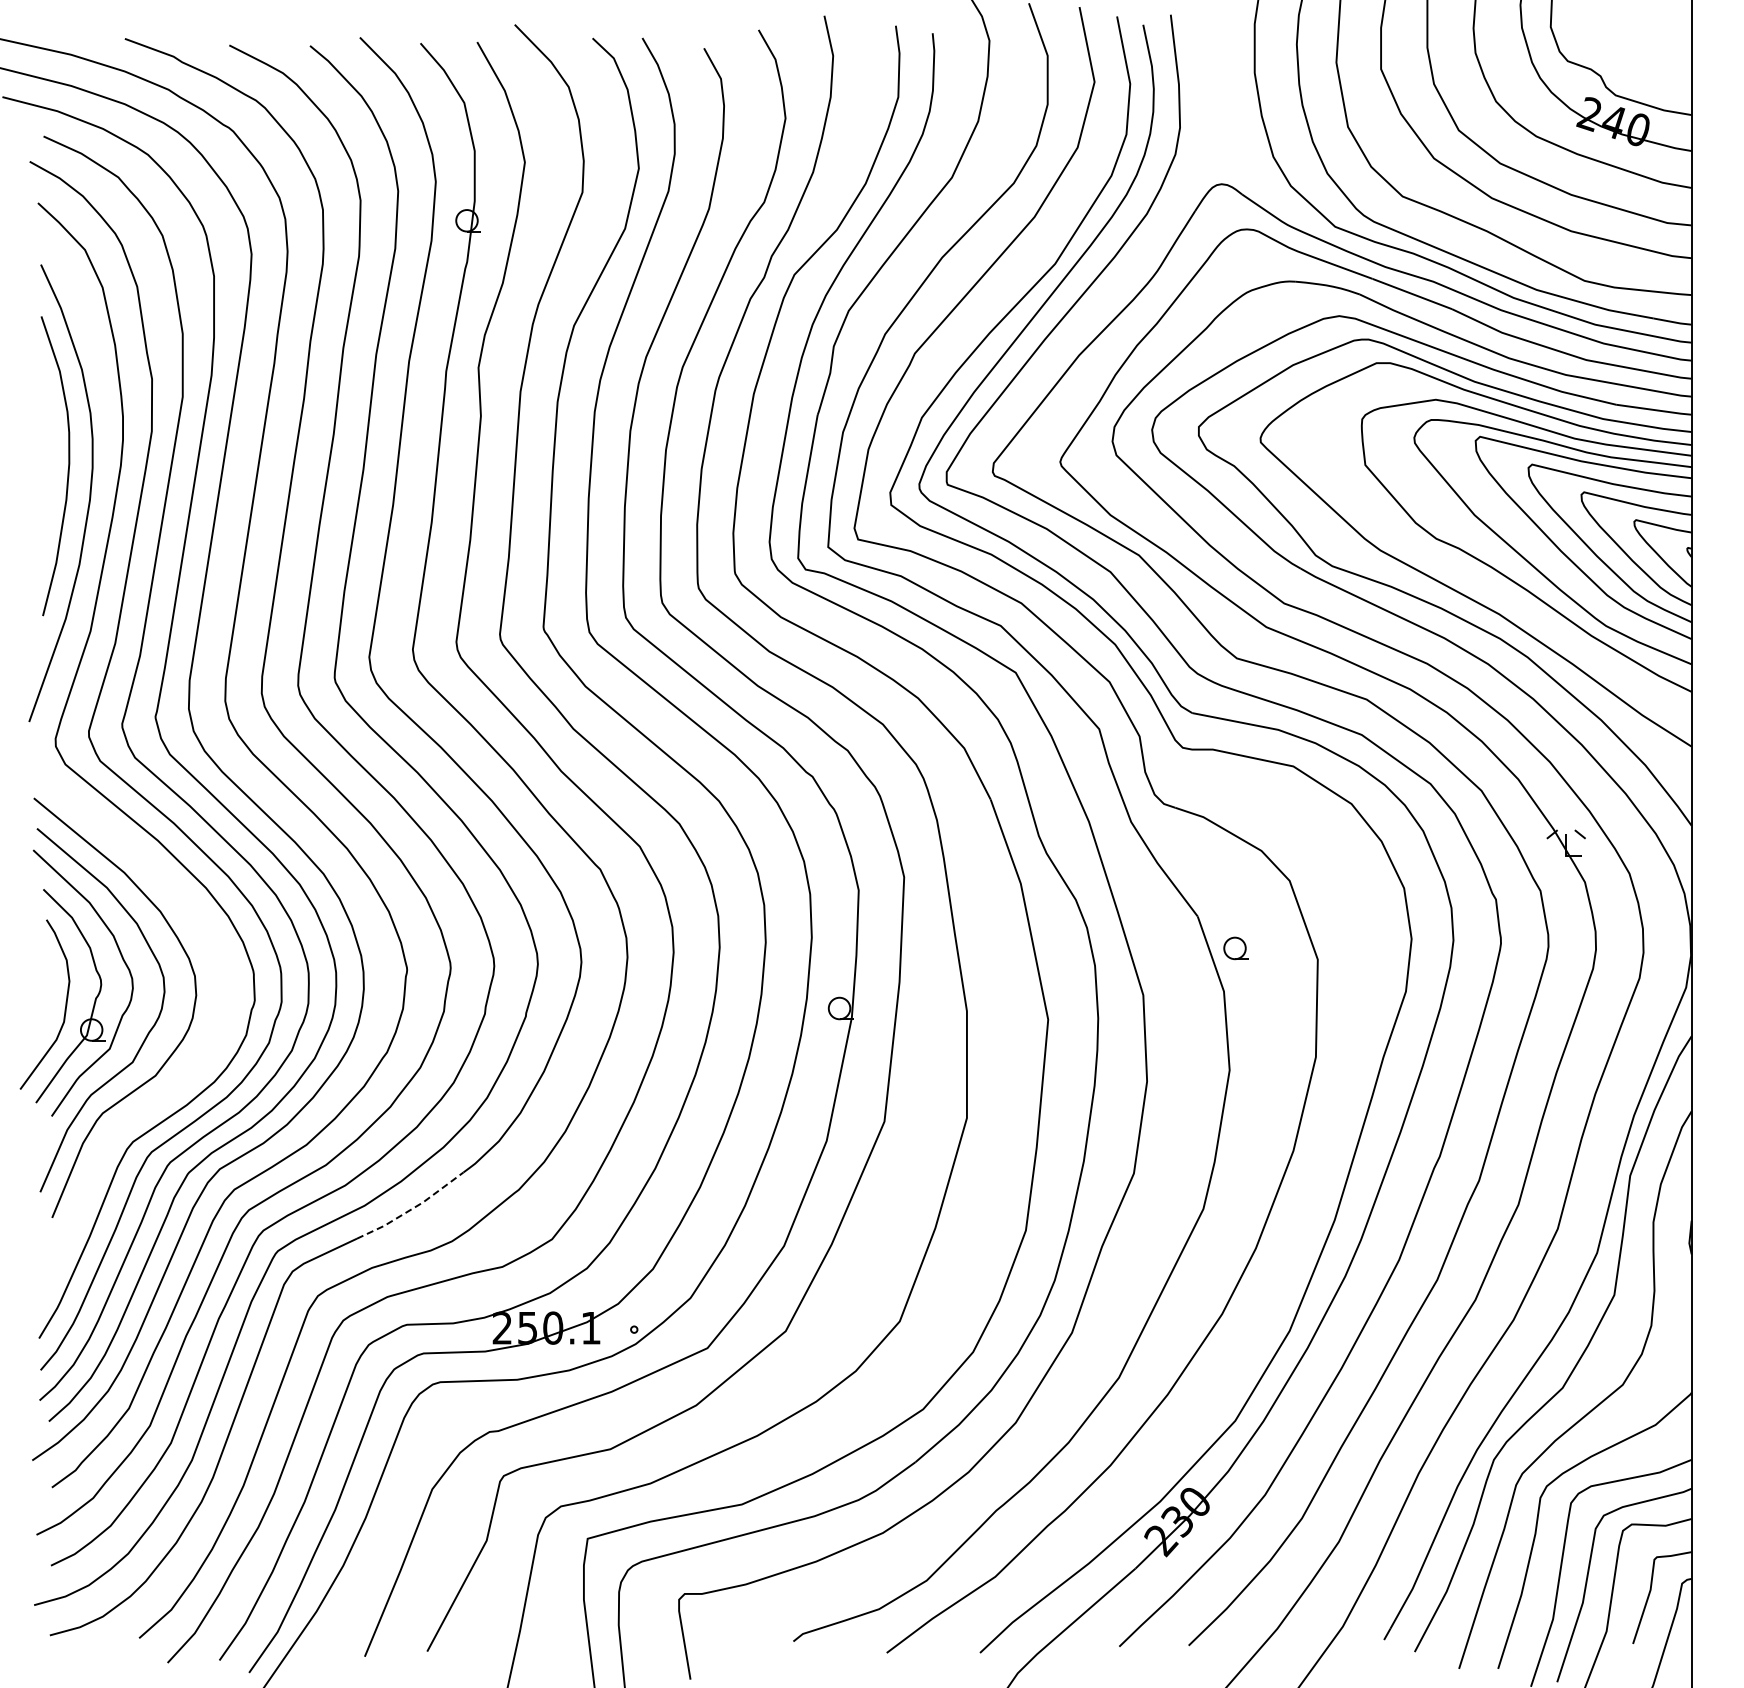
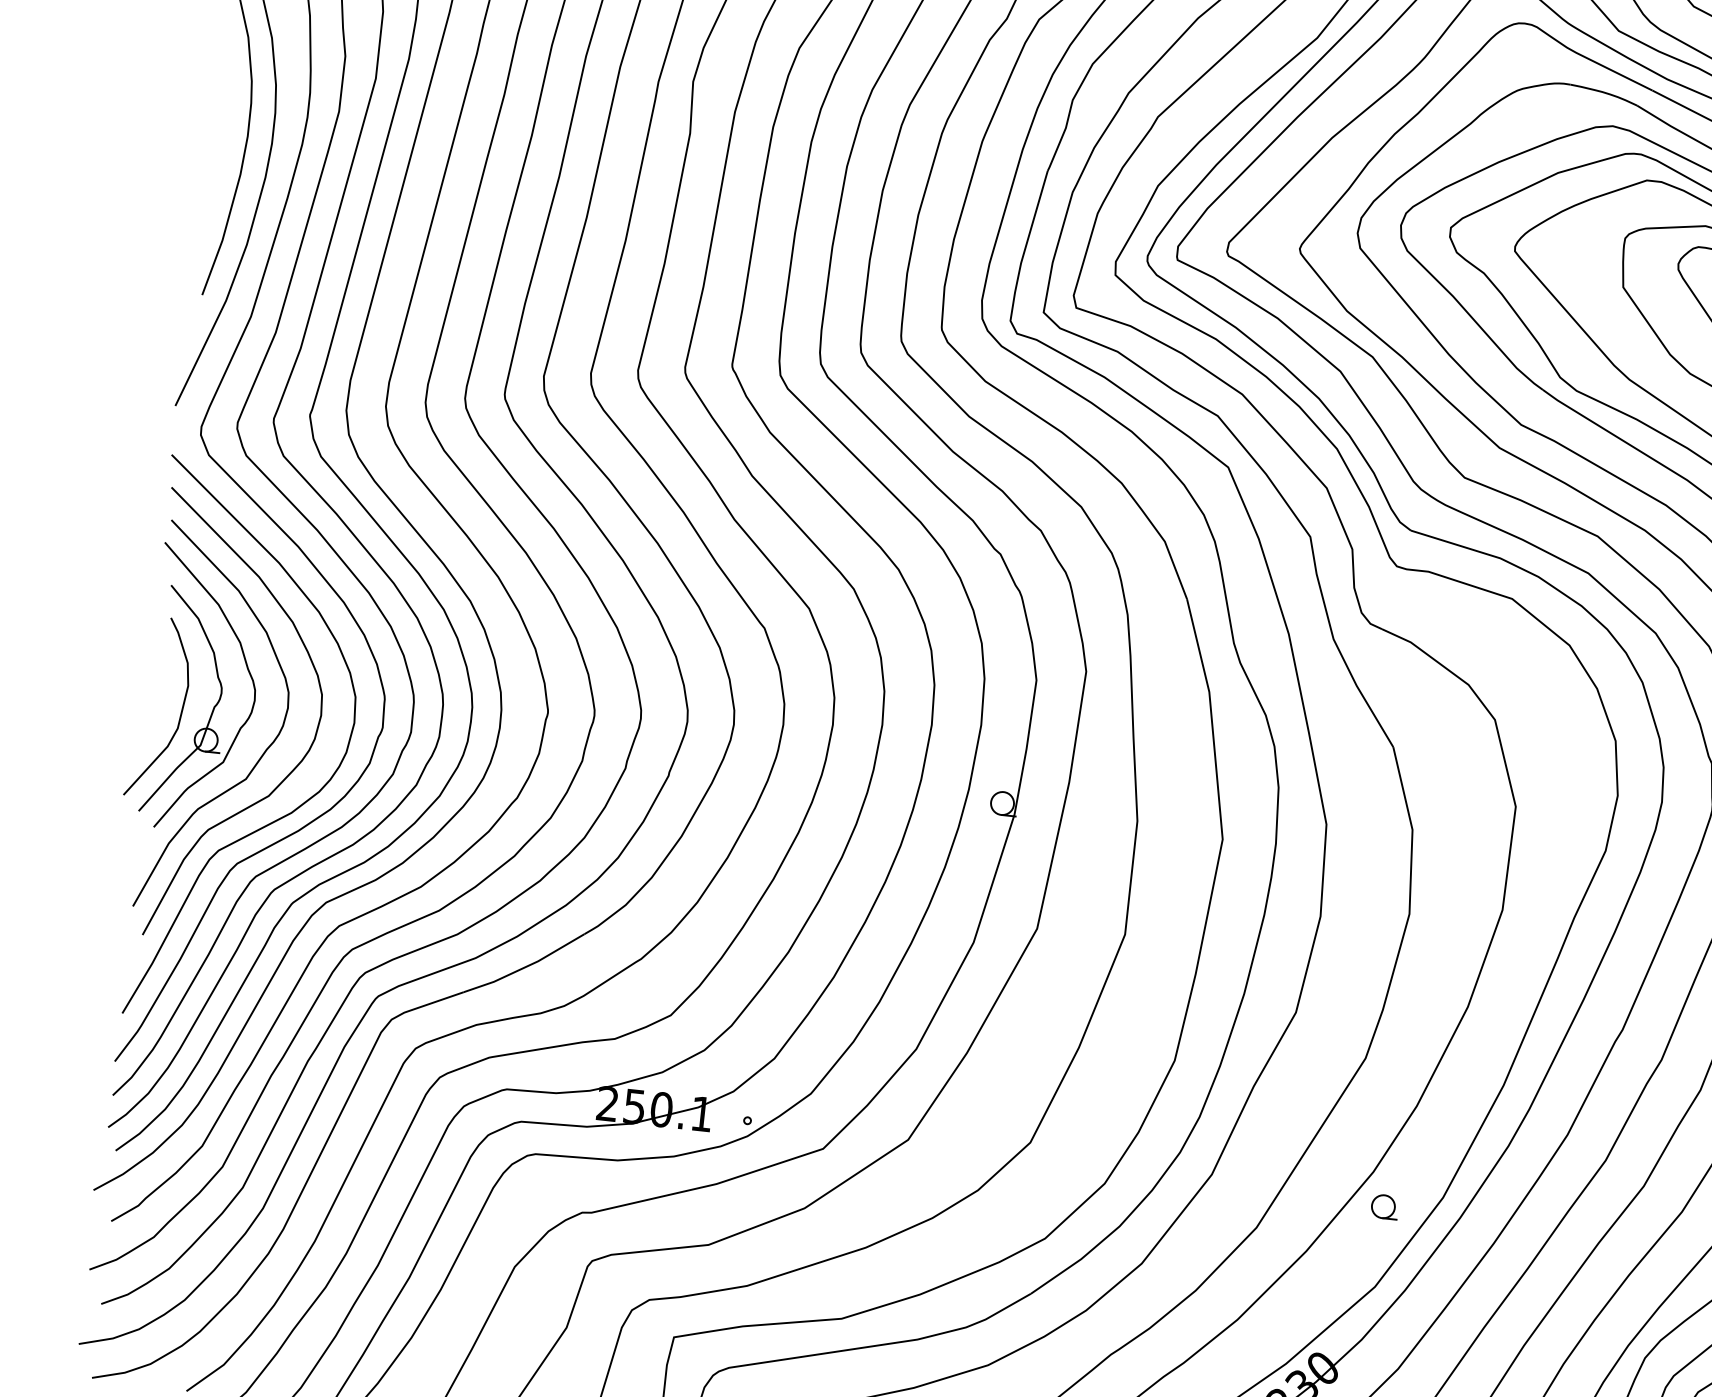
part: (1235, 948) -> (1383, 1206), moved
curve: (171, 1092) -> (283, 815), added
line: (413, 1208) -> (527, 966), dashed -> solid

